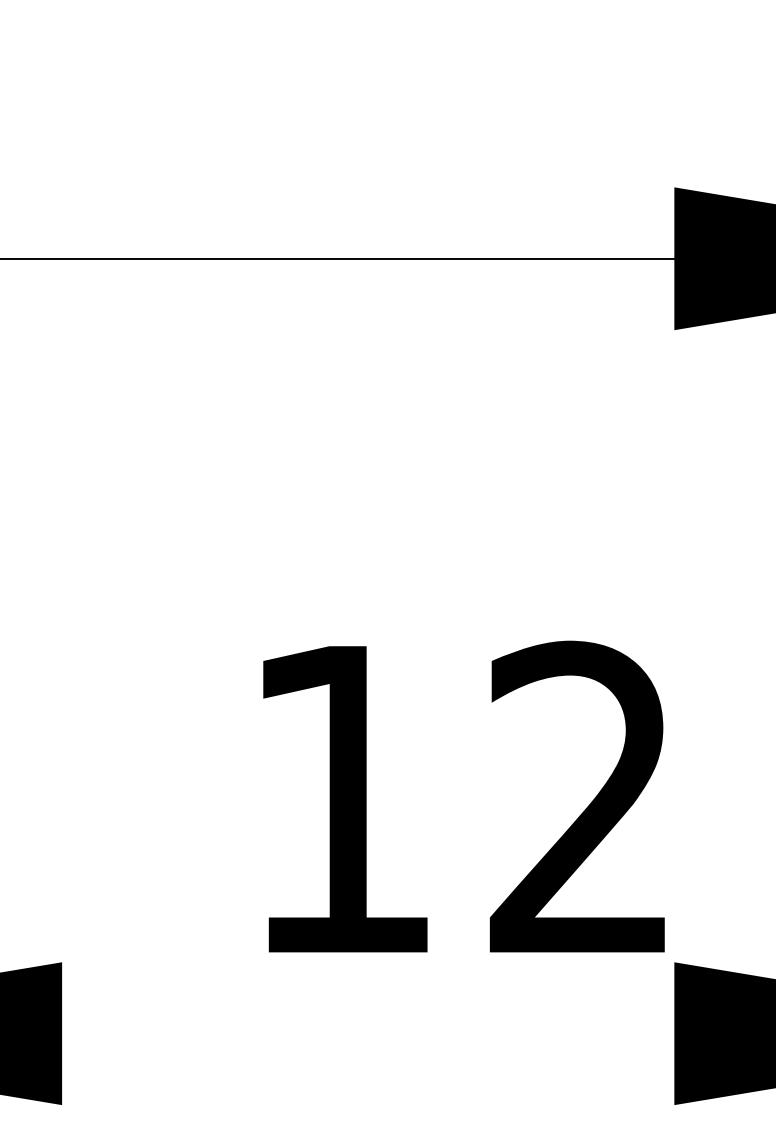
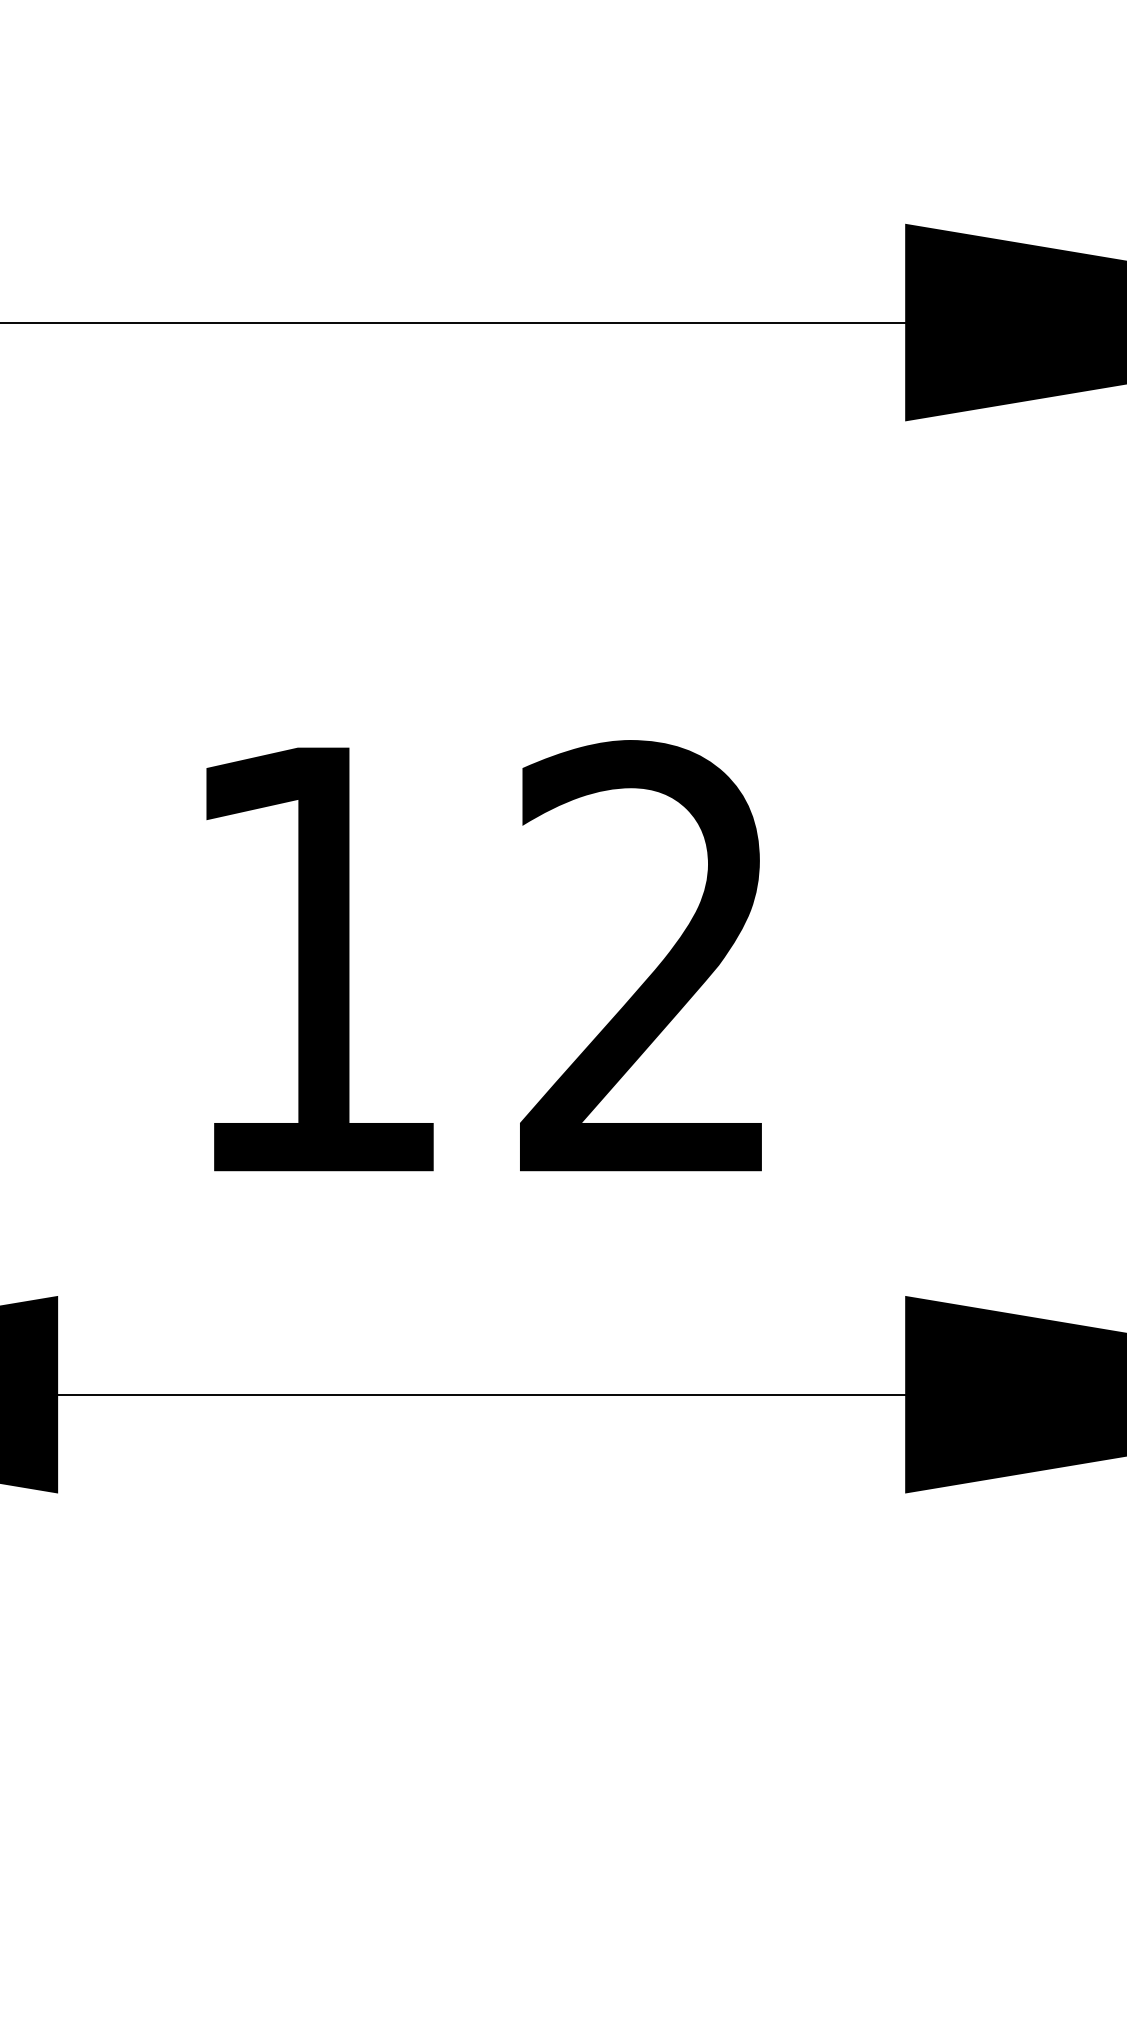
text: (463, 796) -> (483, 955), moved
line: (368, 1033) -> (481, 1394), added

